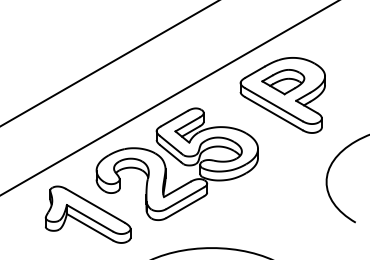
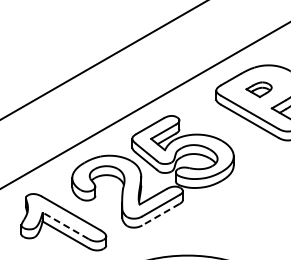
part: (283, 82) -> (259, 90), size x0.6
line: (185, 207) -> (161, 215), solid -> dashed
line: (89, 218) -> (65, 226), solid -> dashed

